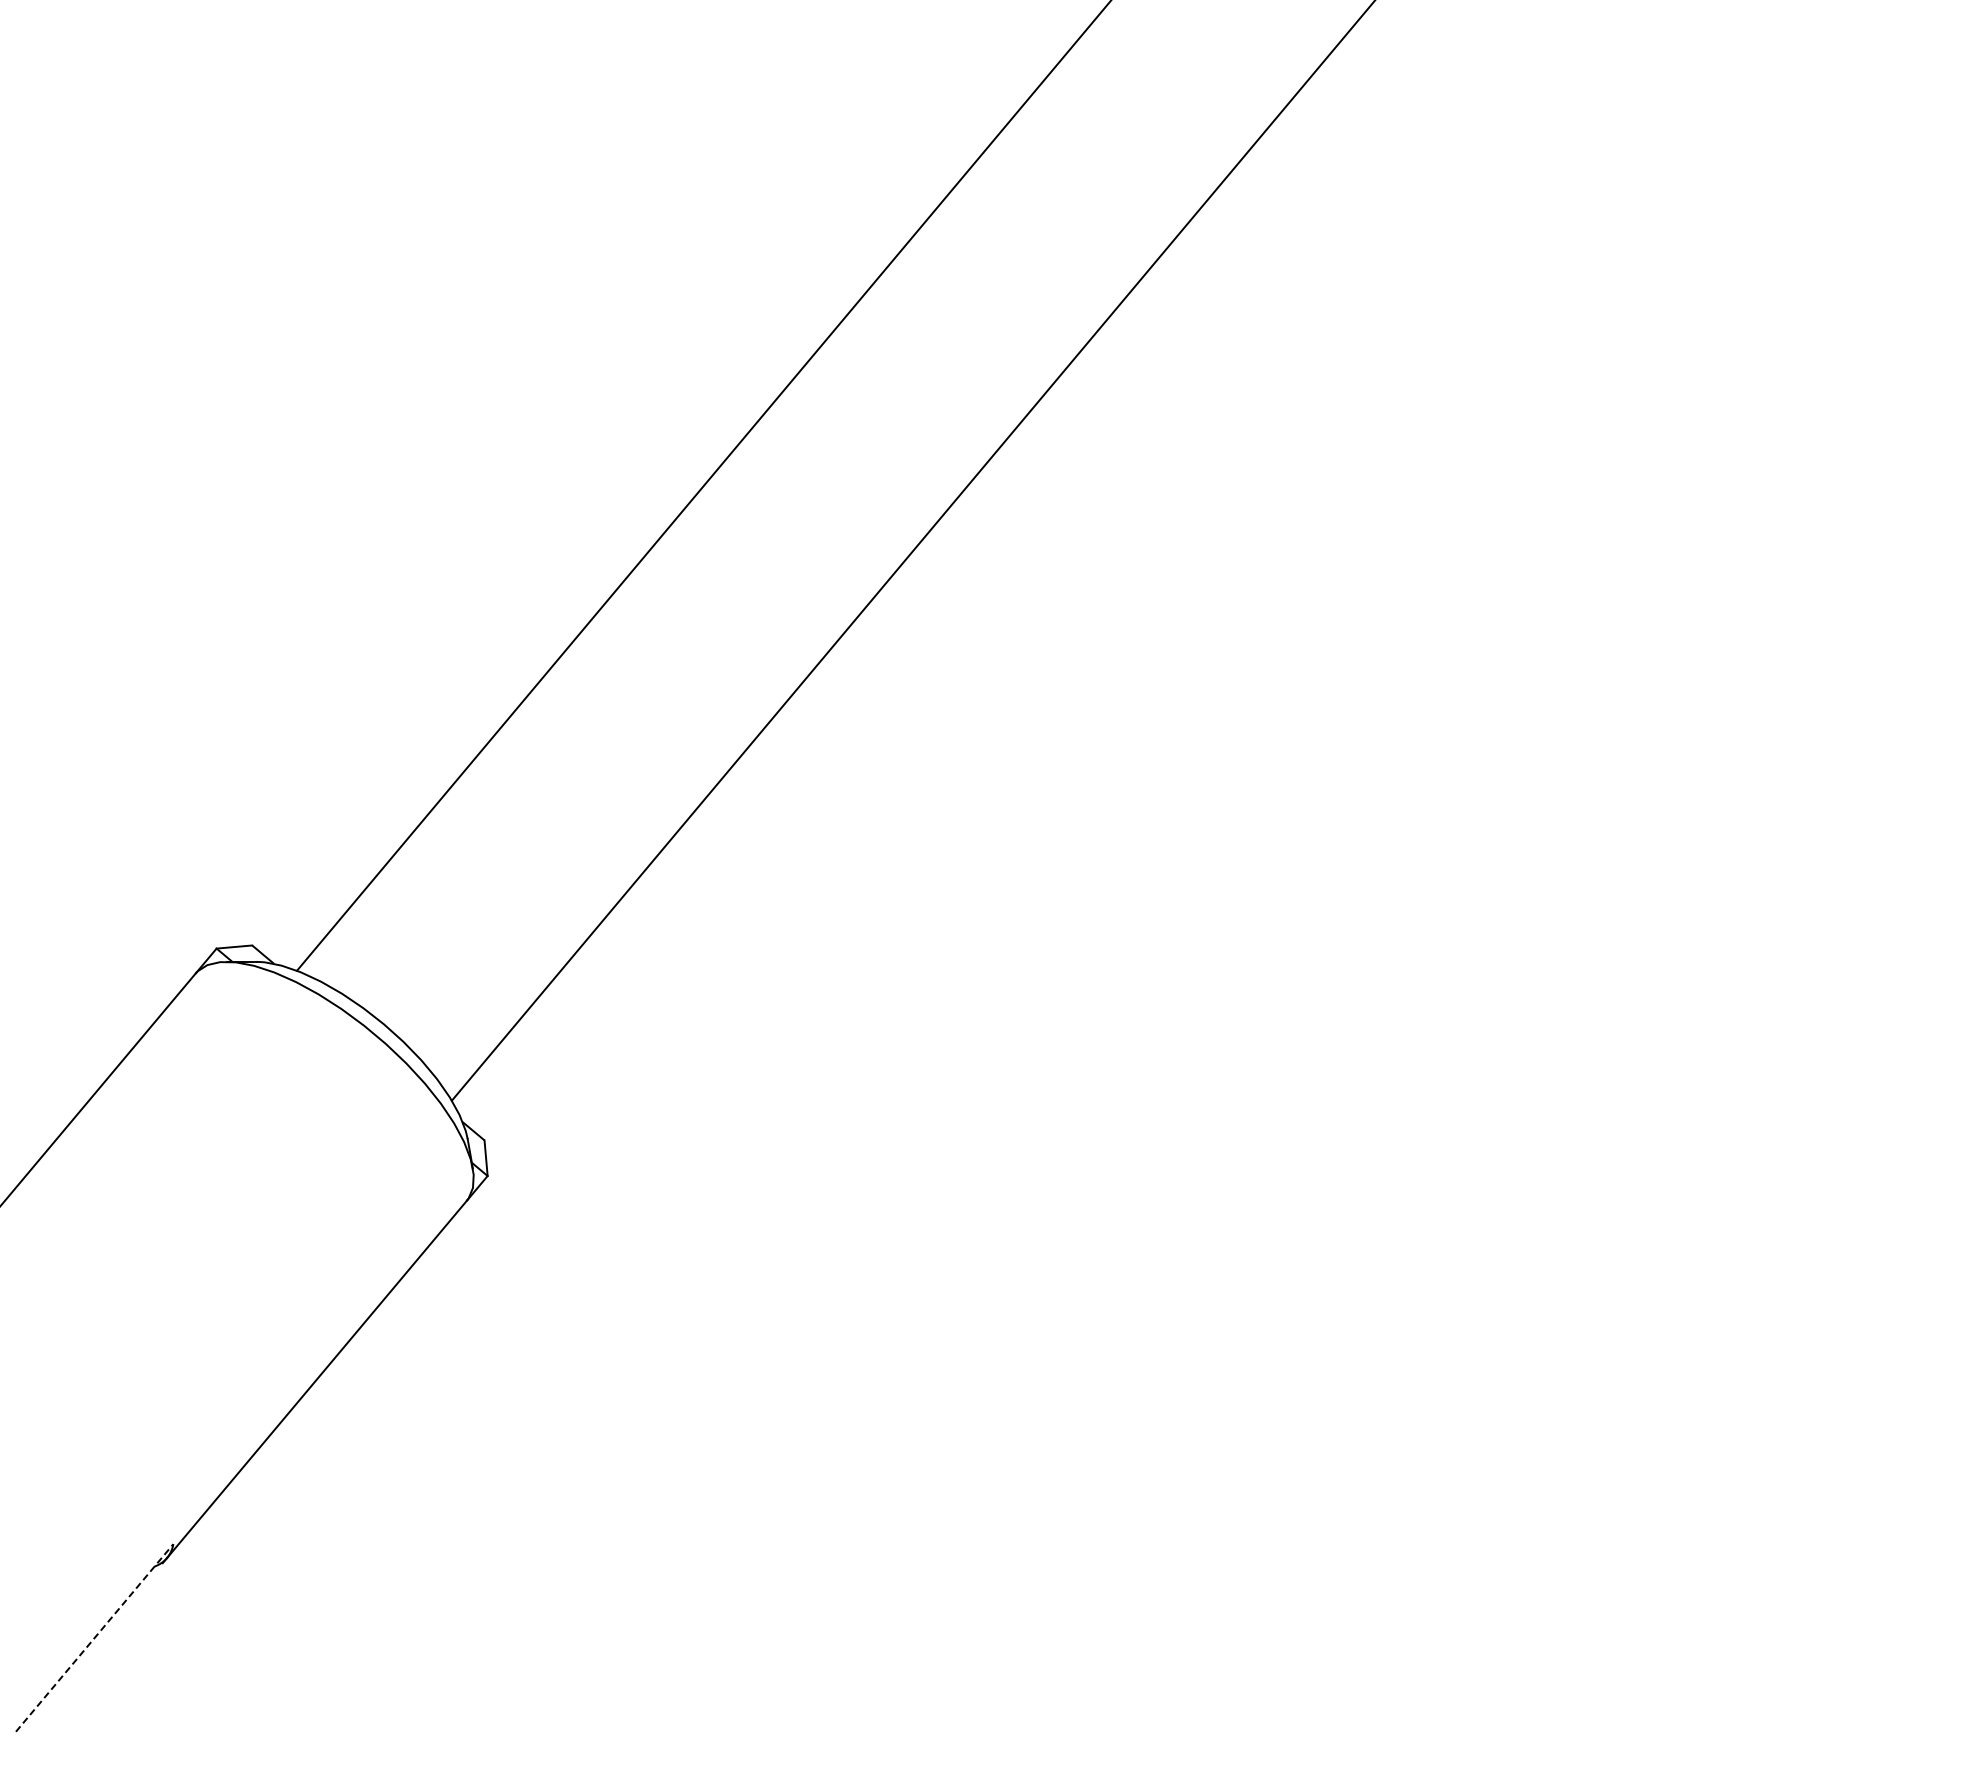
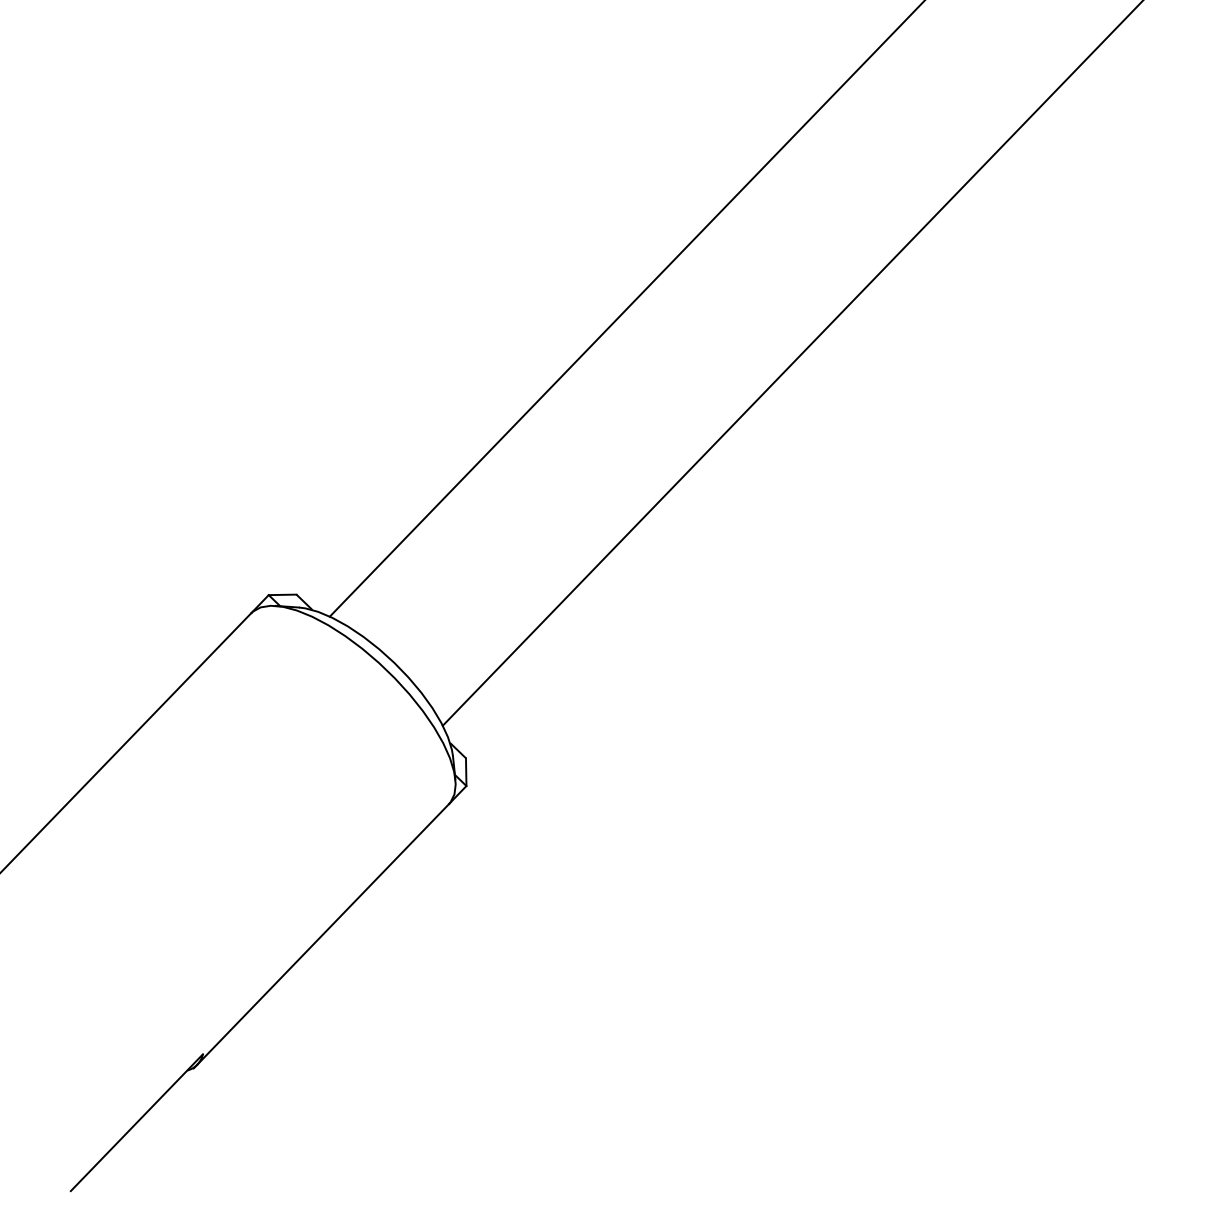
line: (95, 1637) -> (137, 1122), dashed -> solid

